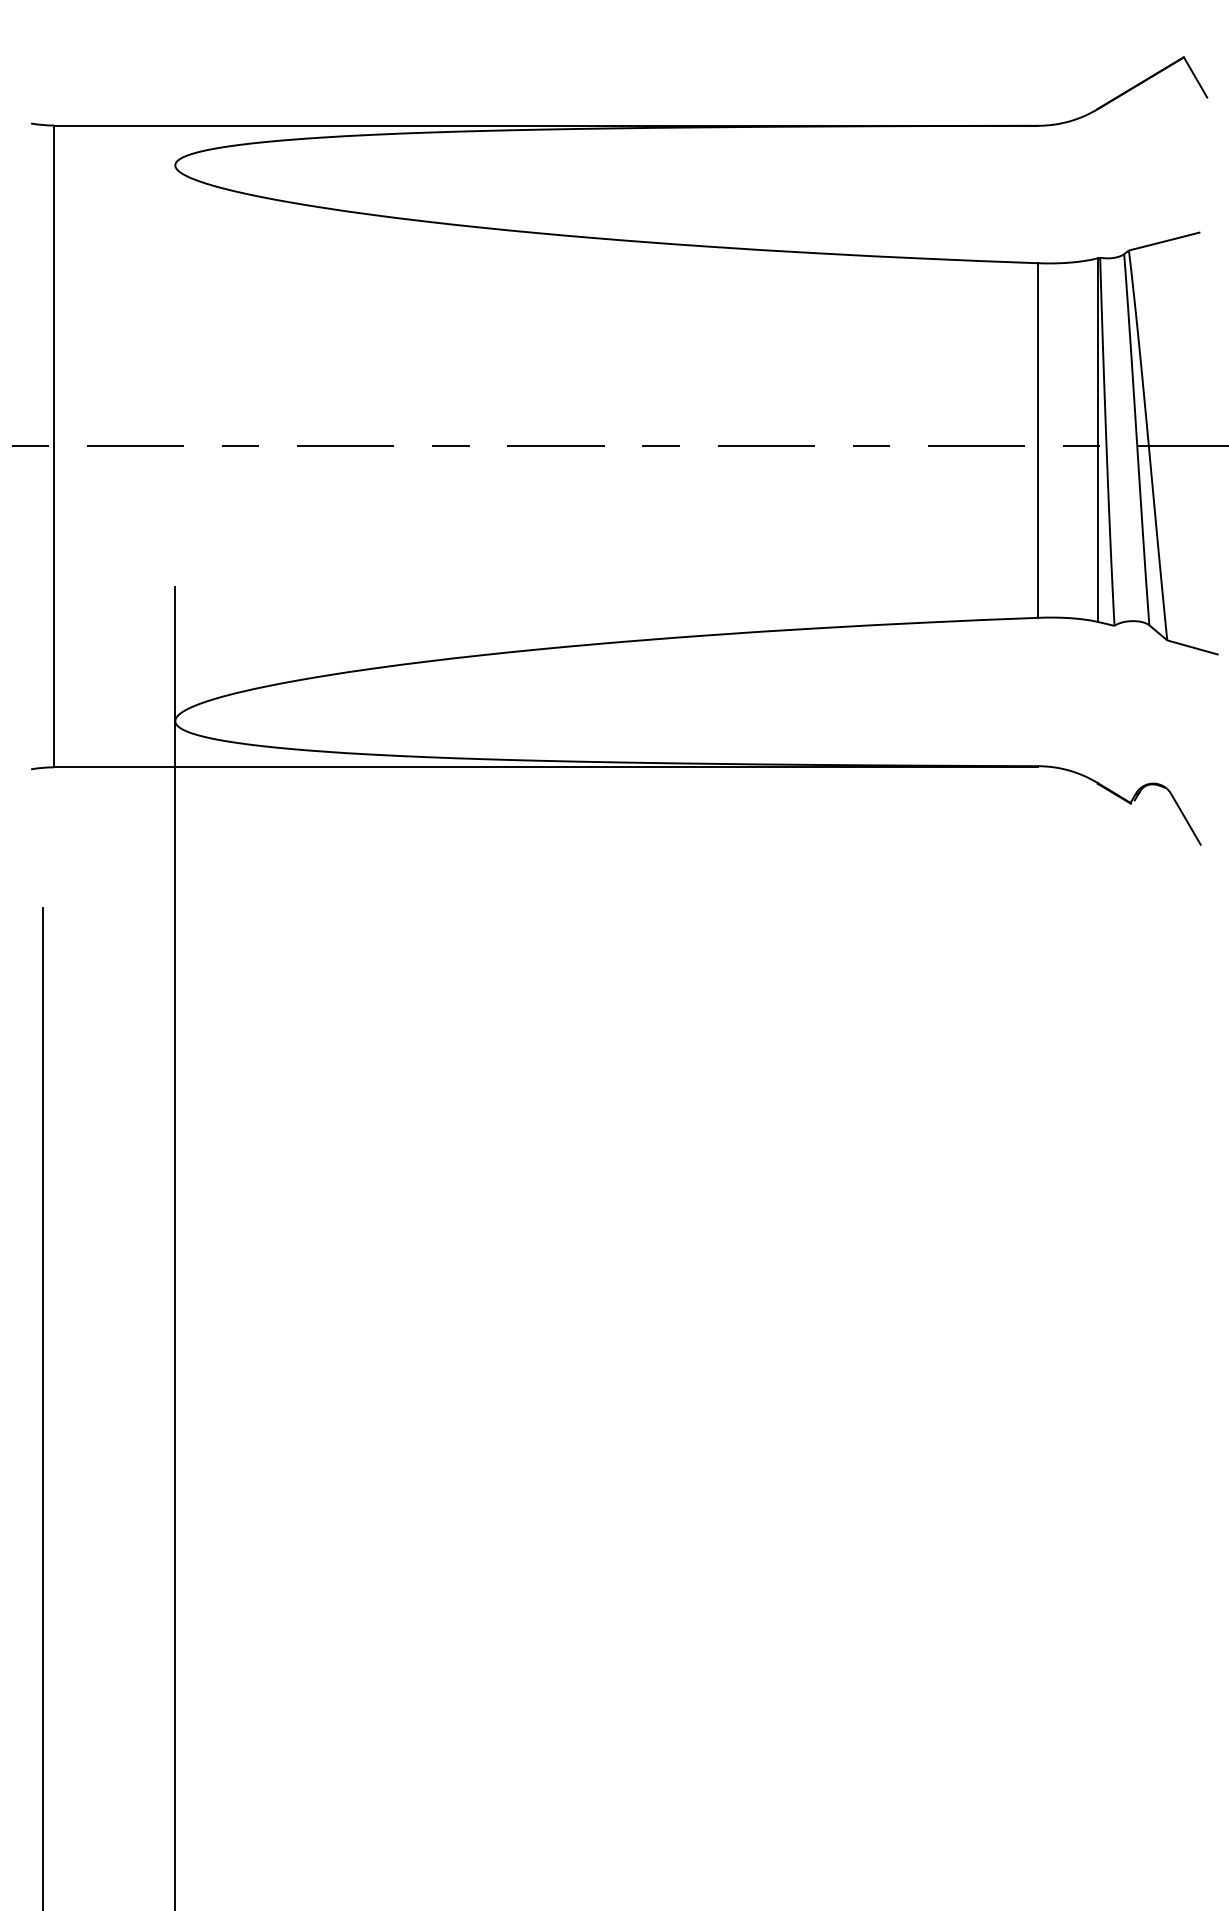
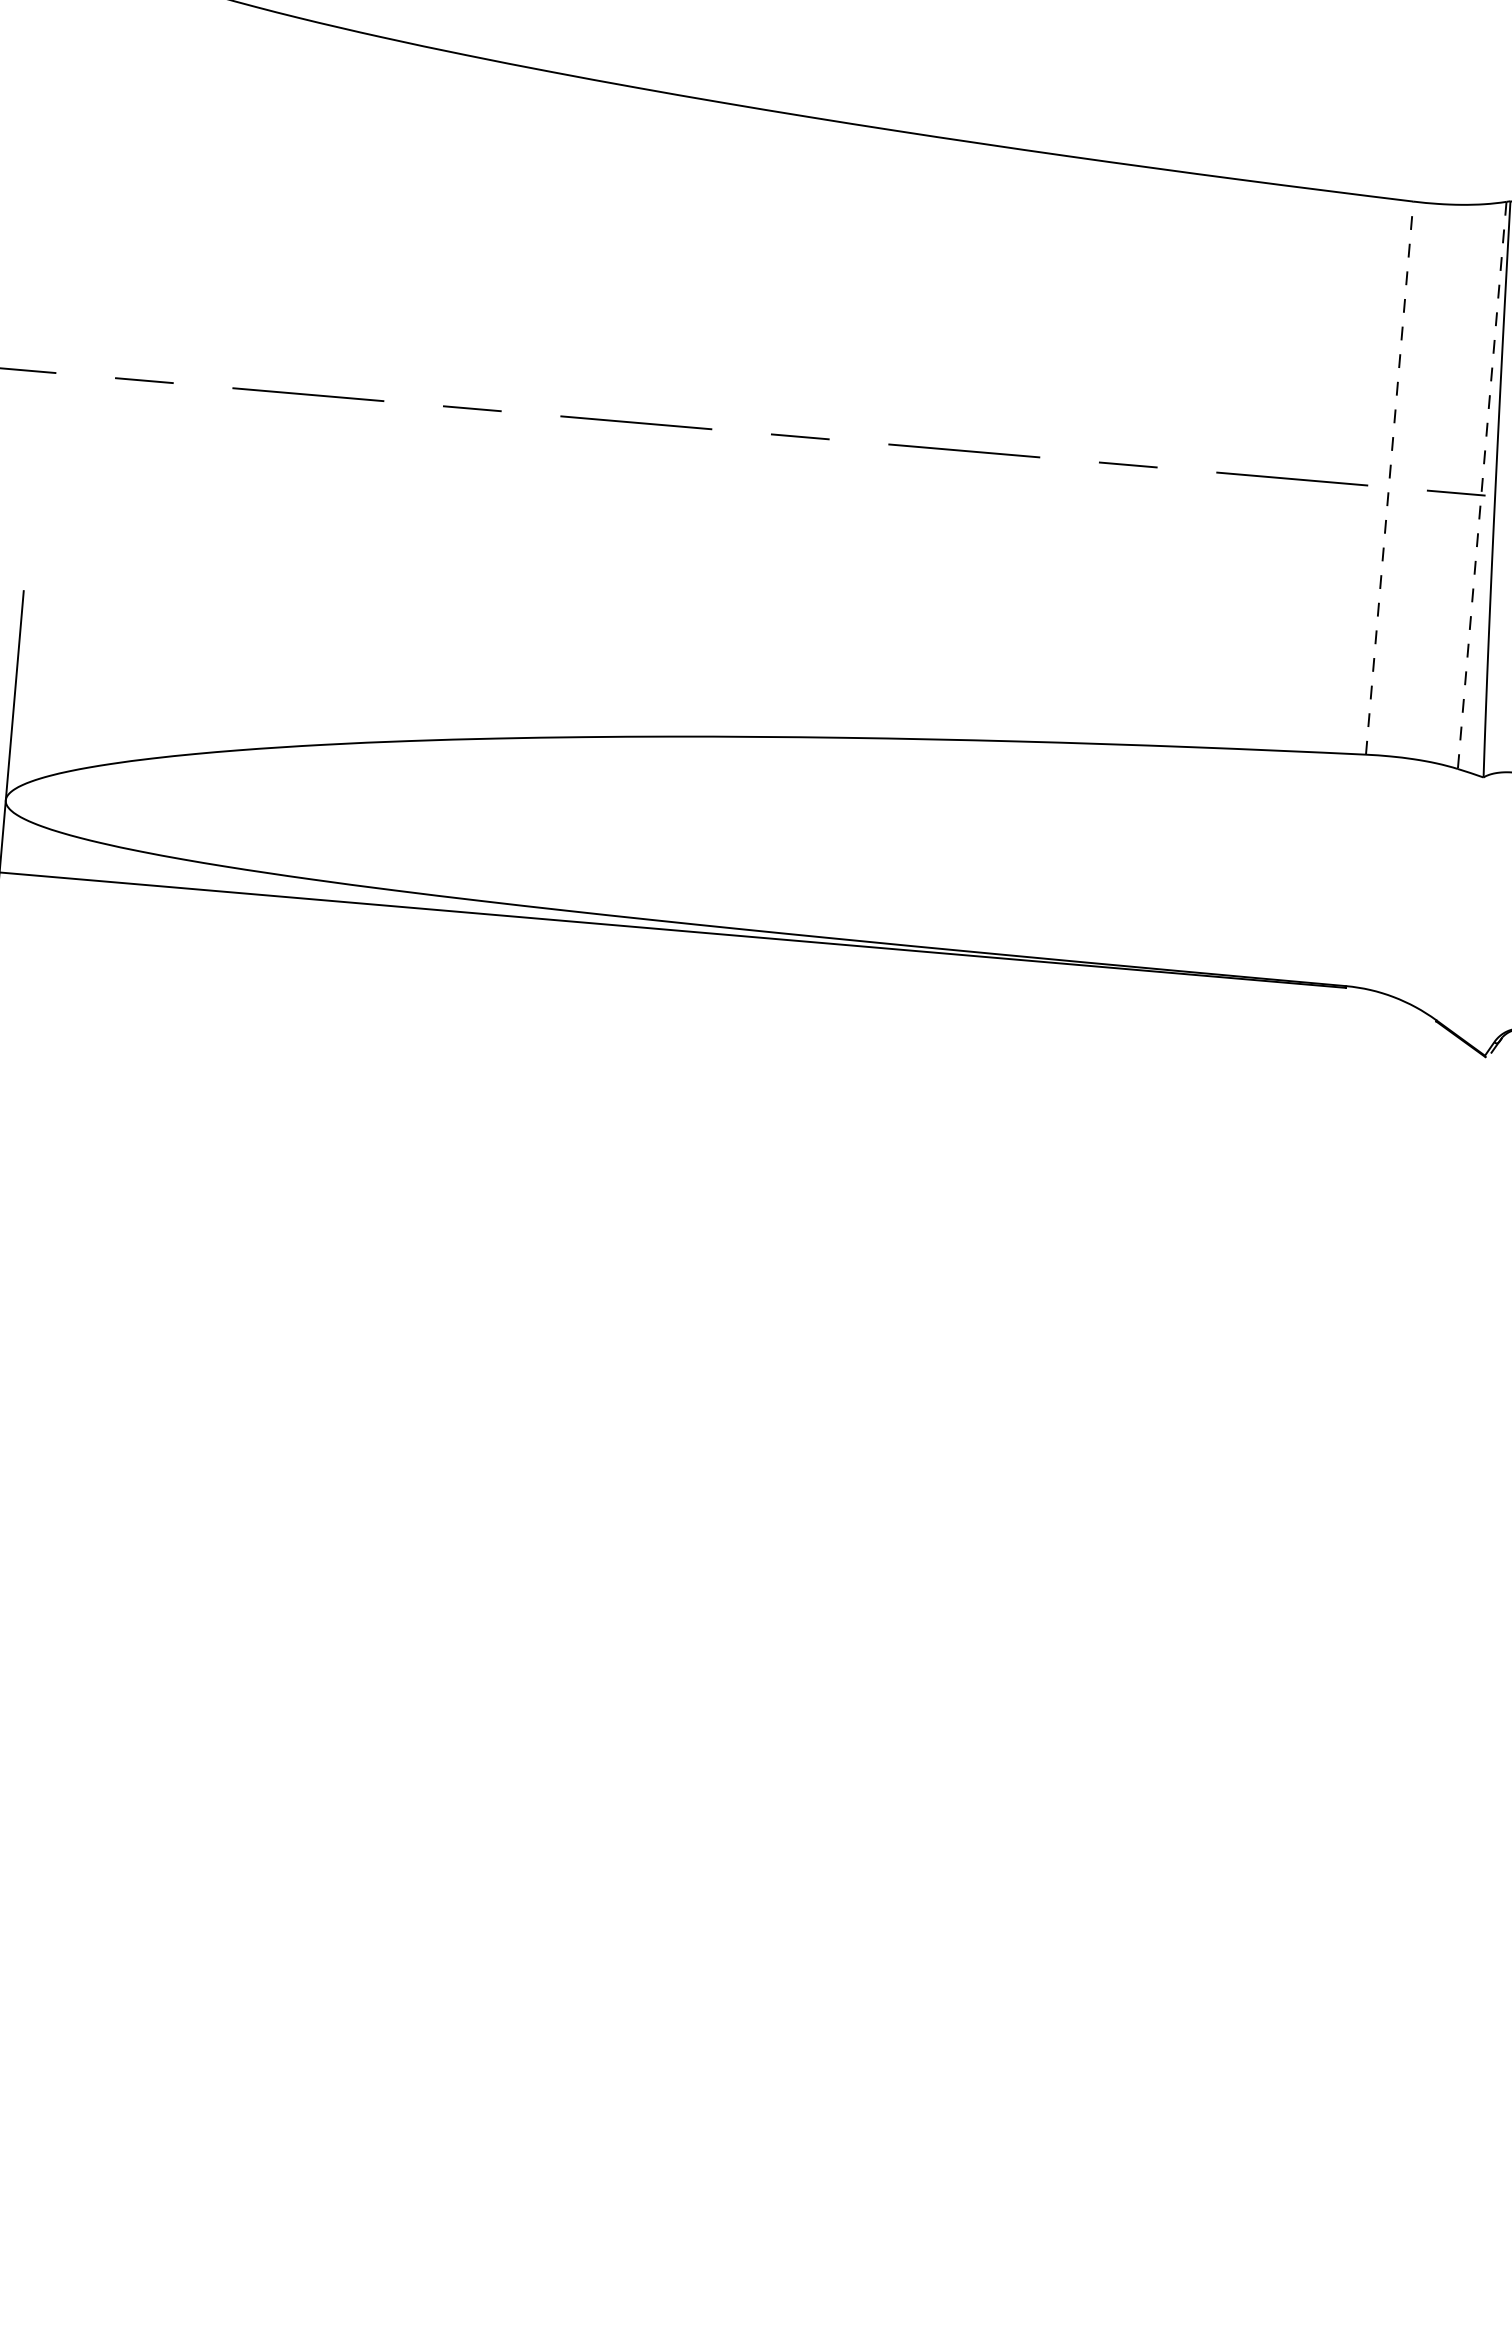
line: (1038, 440) -> (1389, 478), solid -> dashed
line: (1097, 440) -> (1481, 485), solid -> dashed

